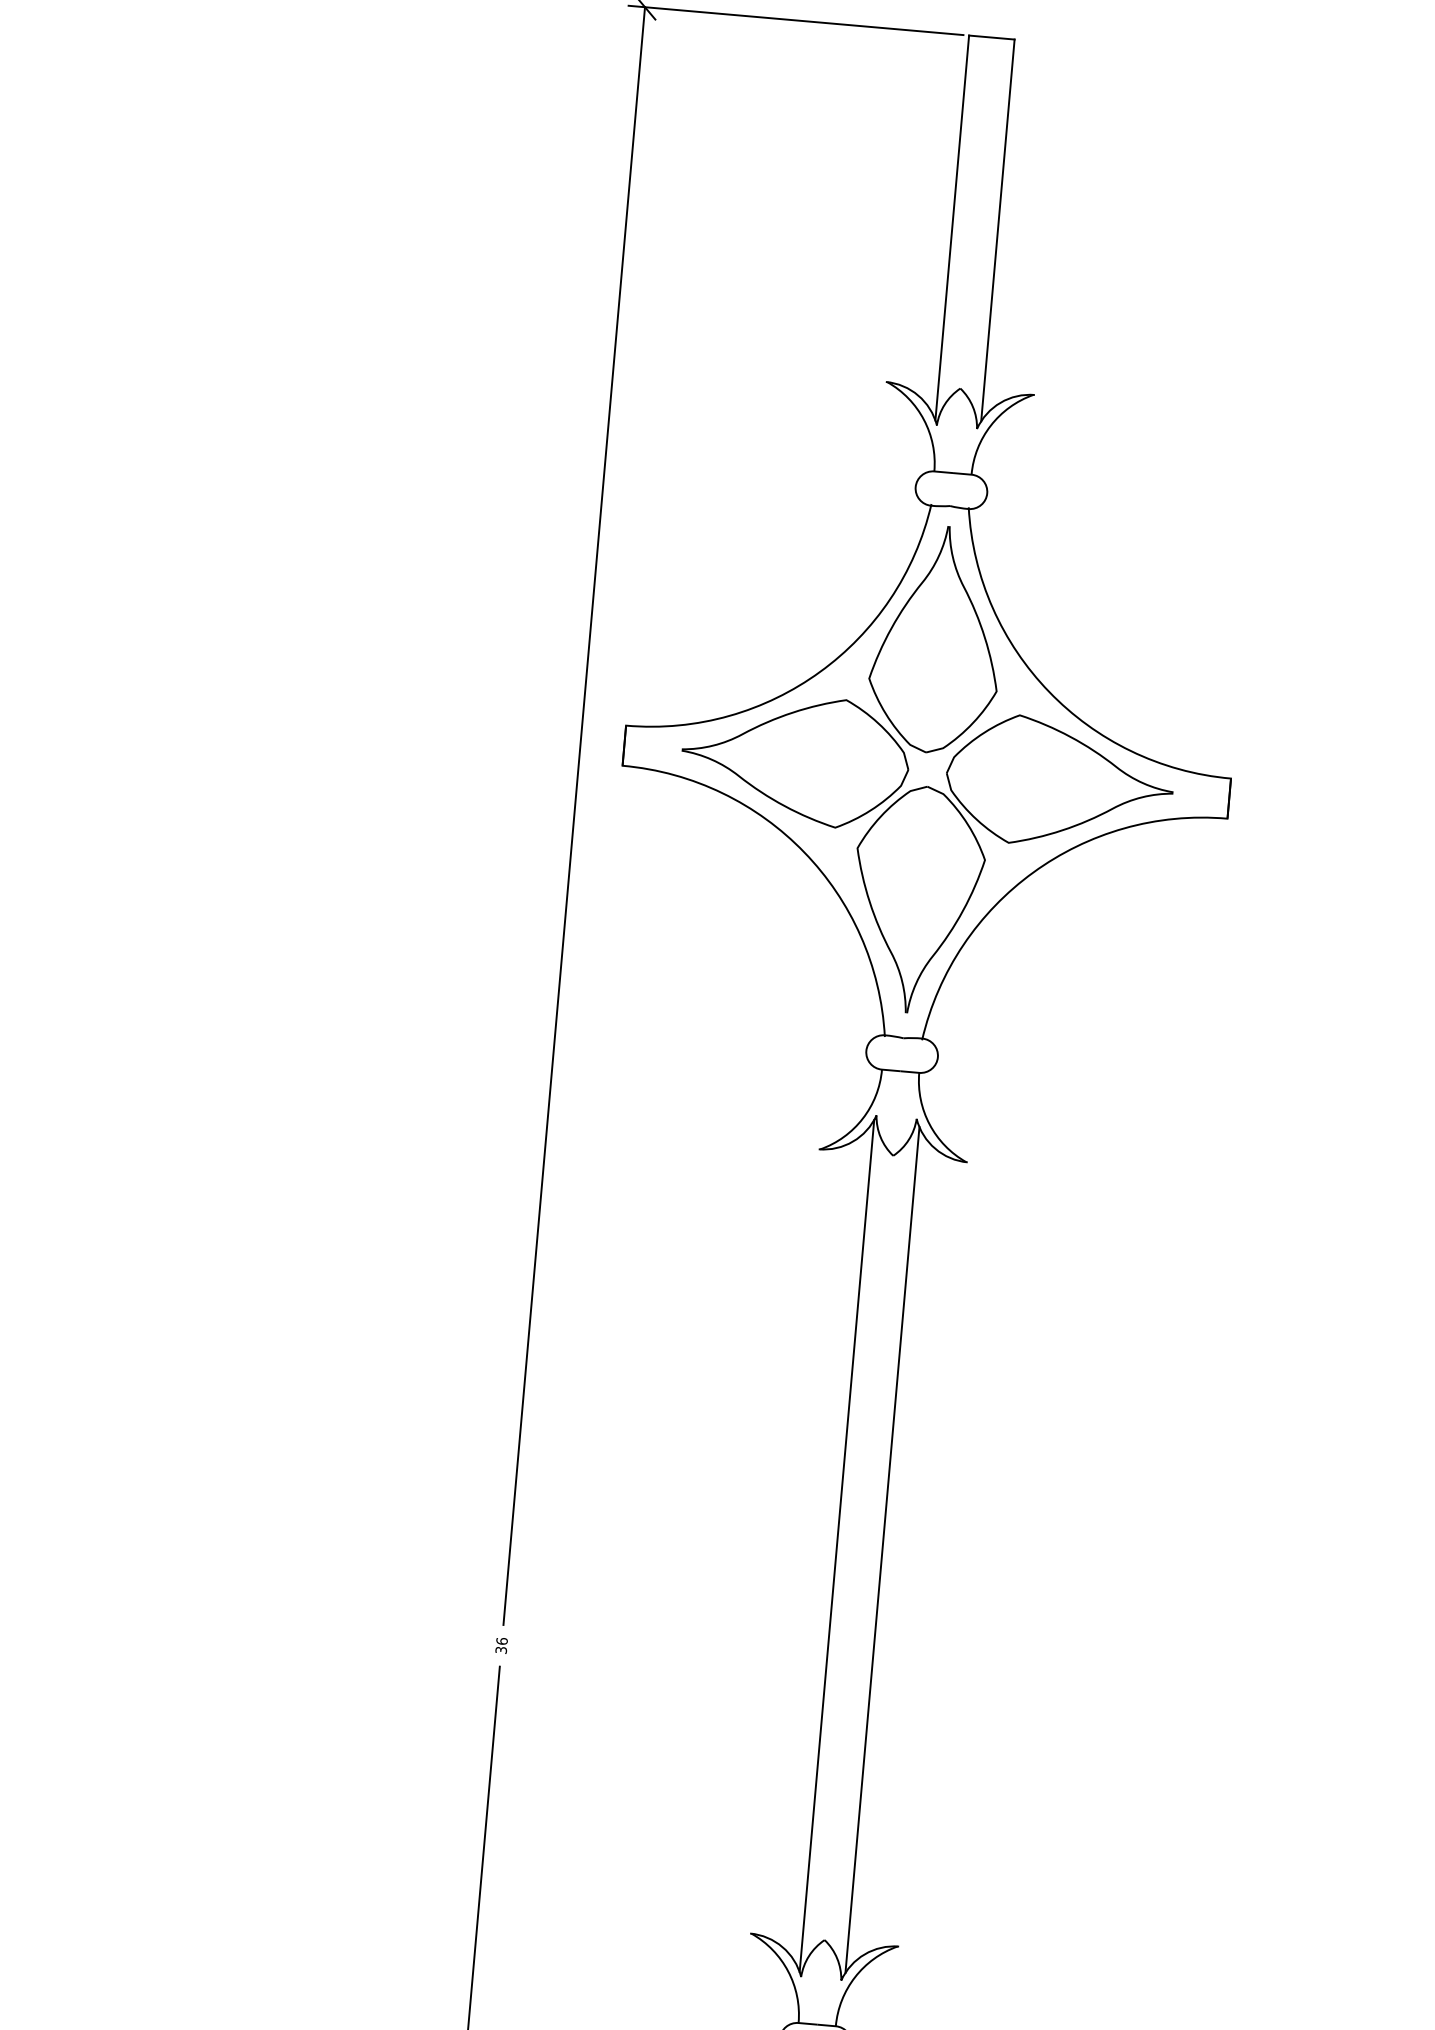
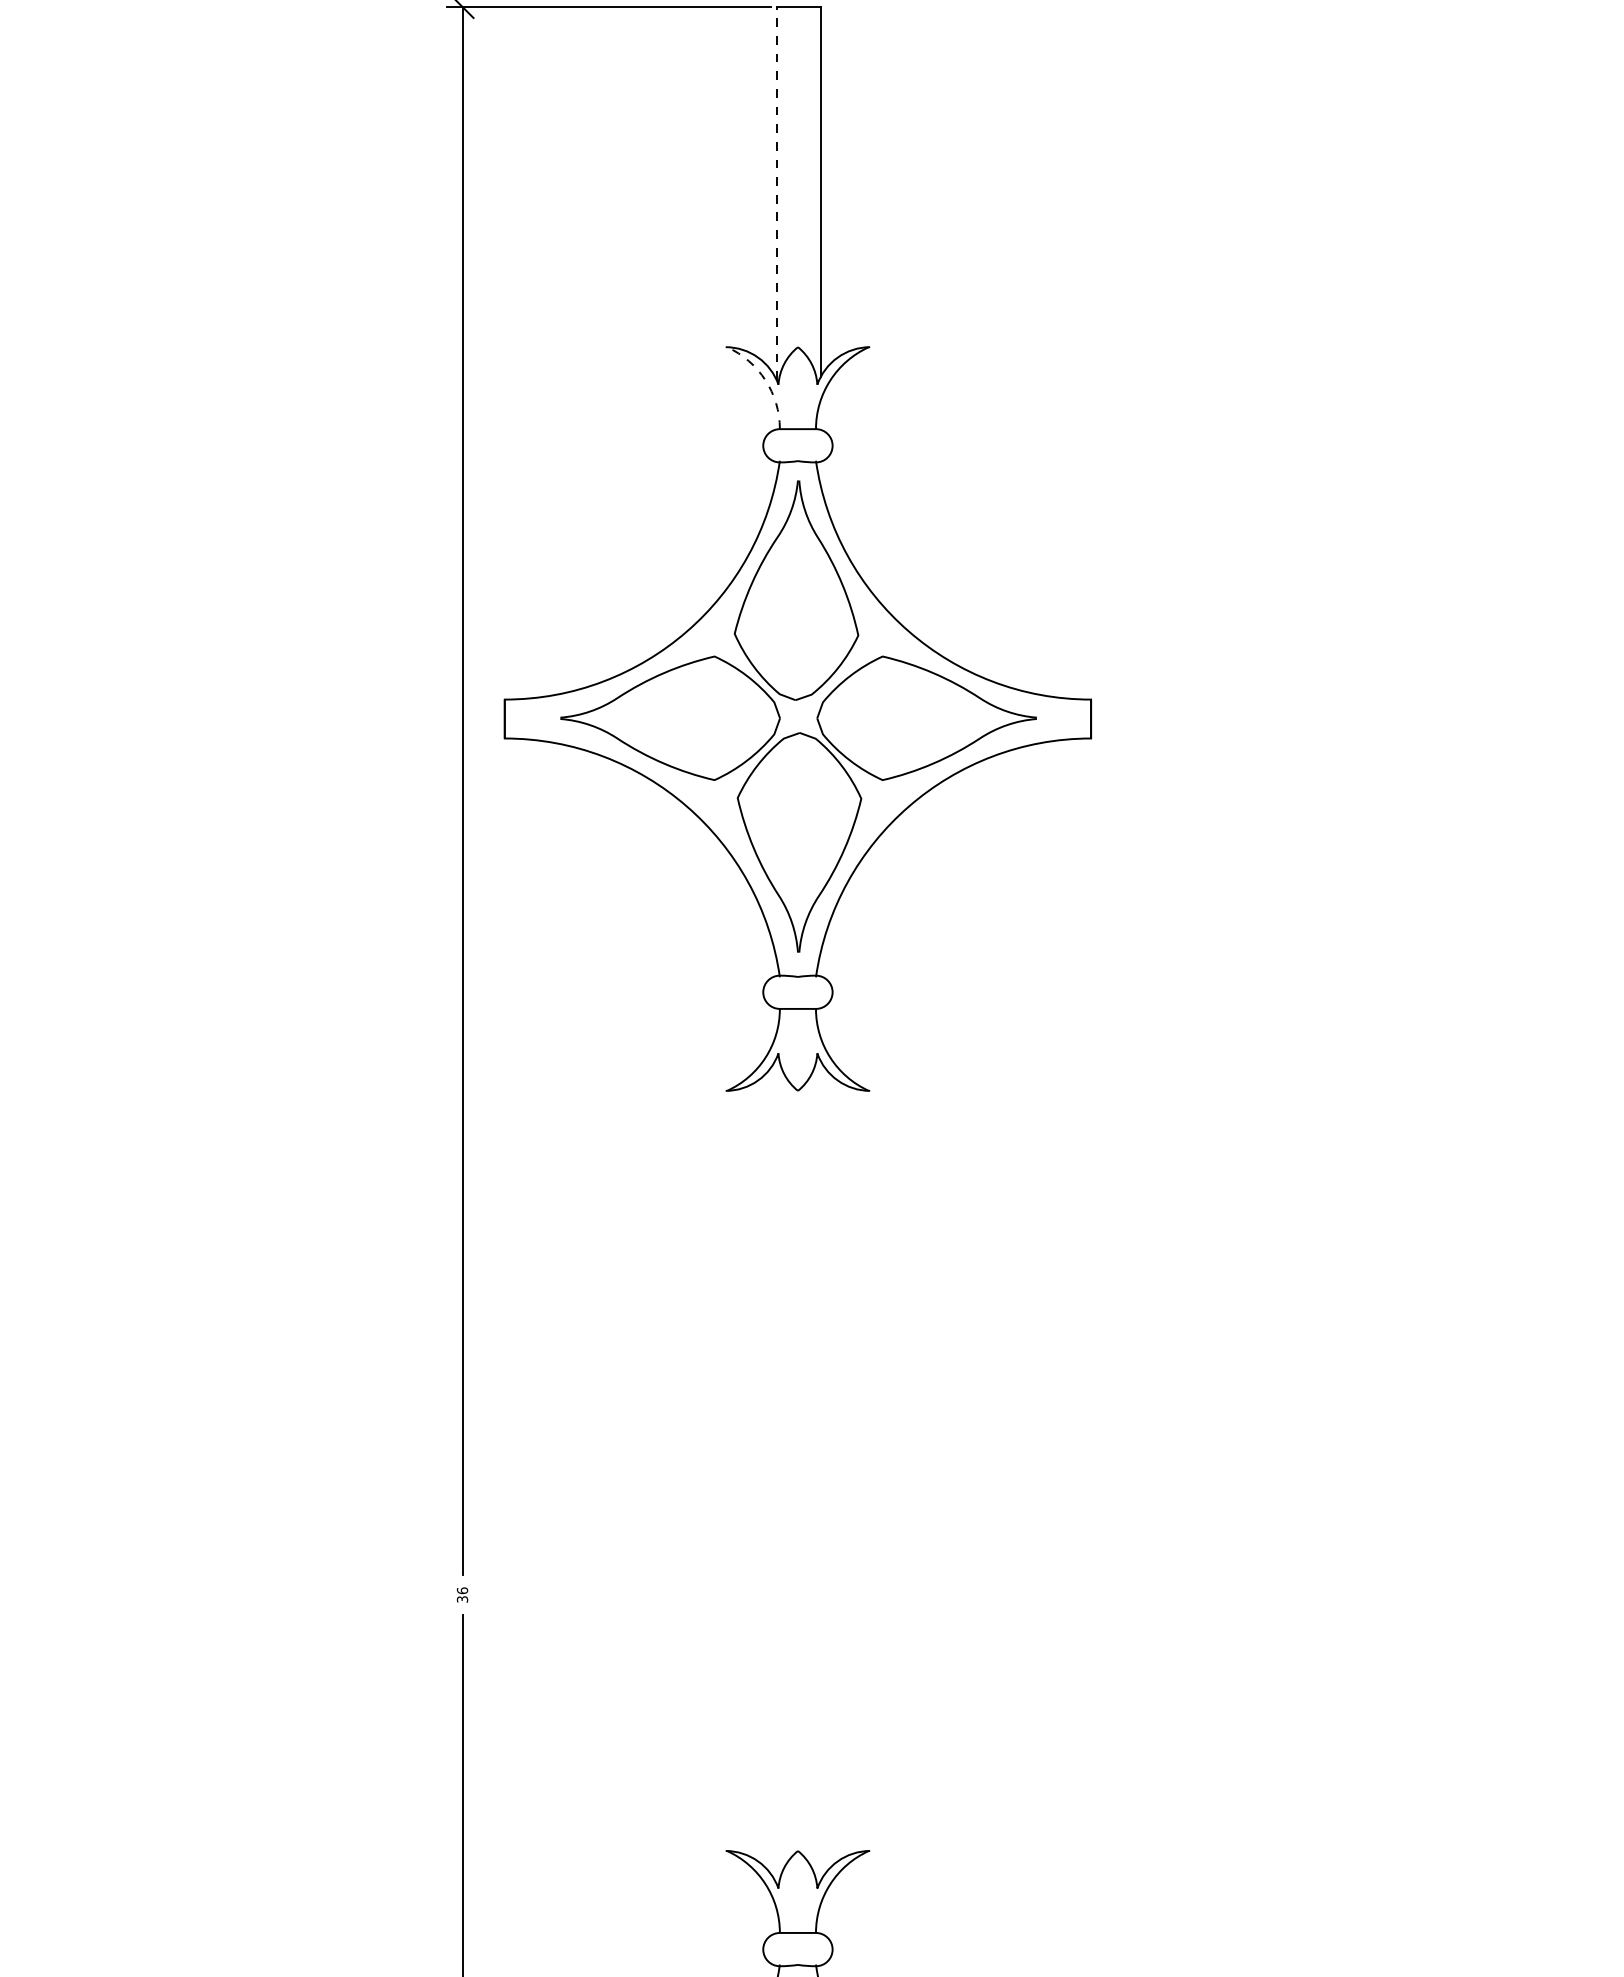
line: (952, 228) -> (776, 193), solid -> dashed
line: (923, 419) -> (765, 380), solid -> dashed
line: (836, 1545) -> (776, 1470), removed
line: (882, 1549) -> (820, 1470), removed

